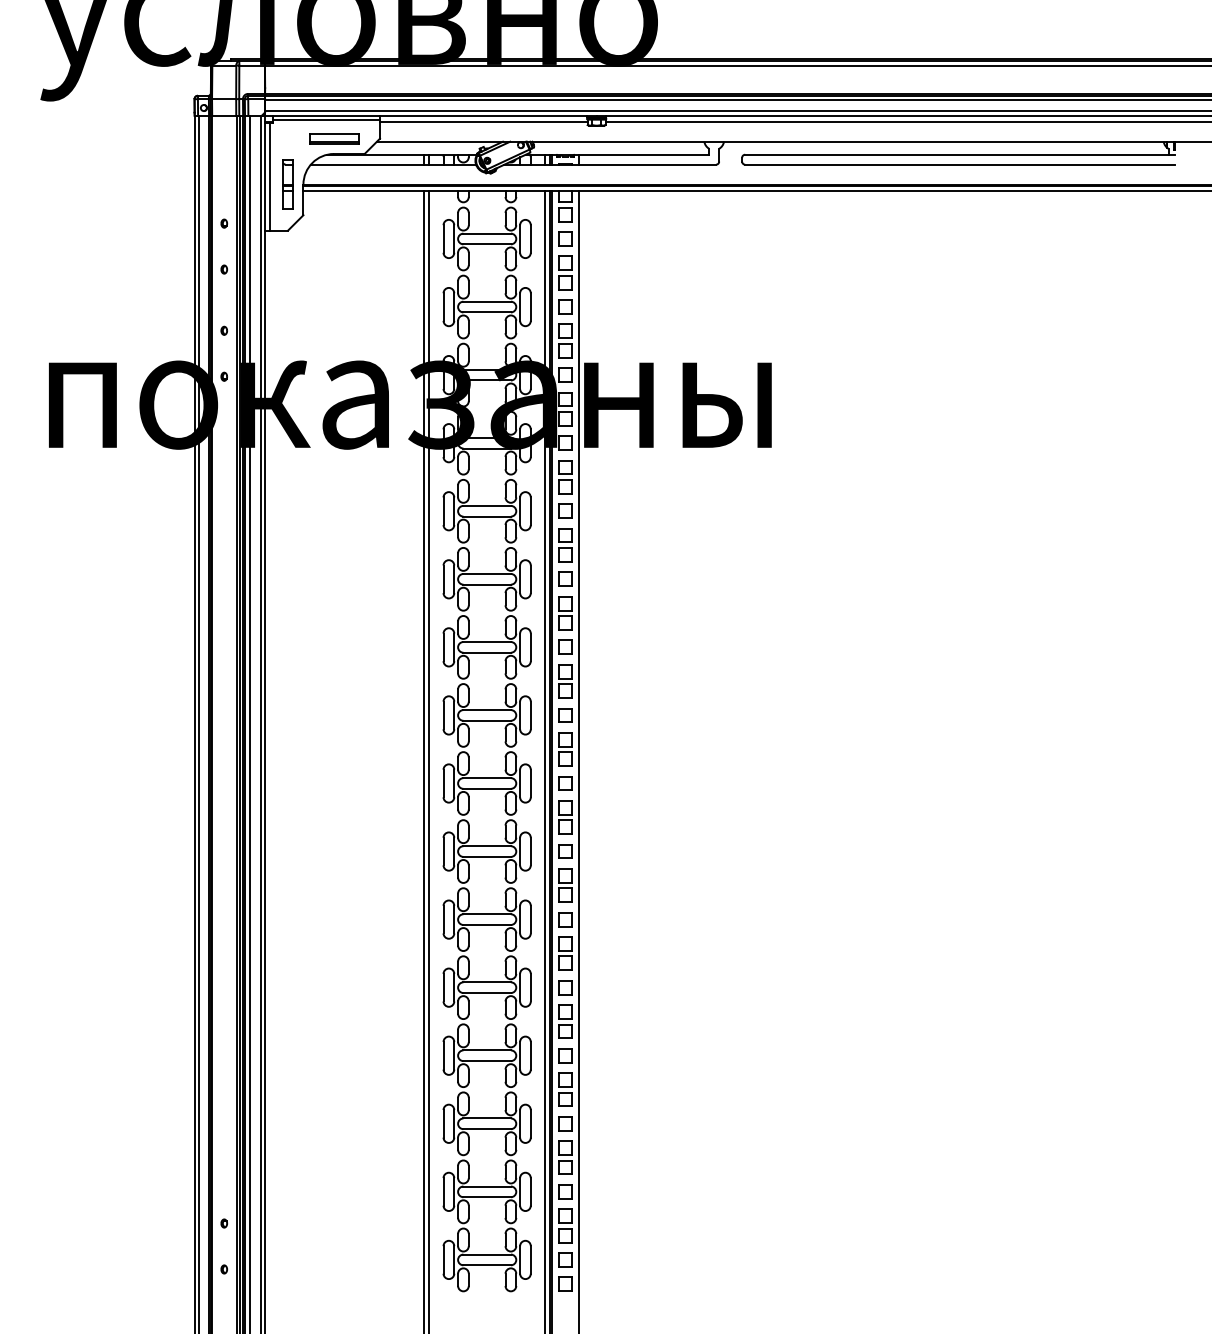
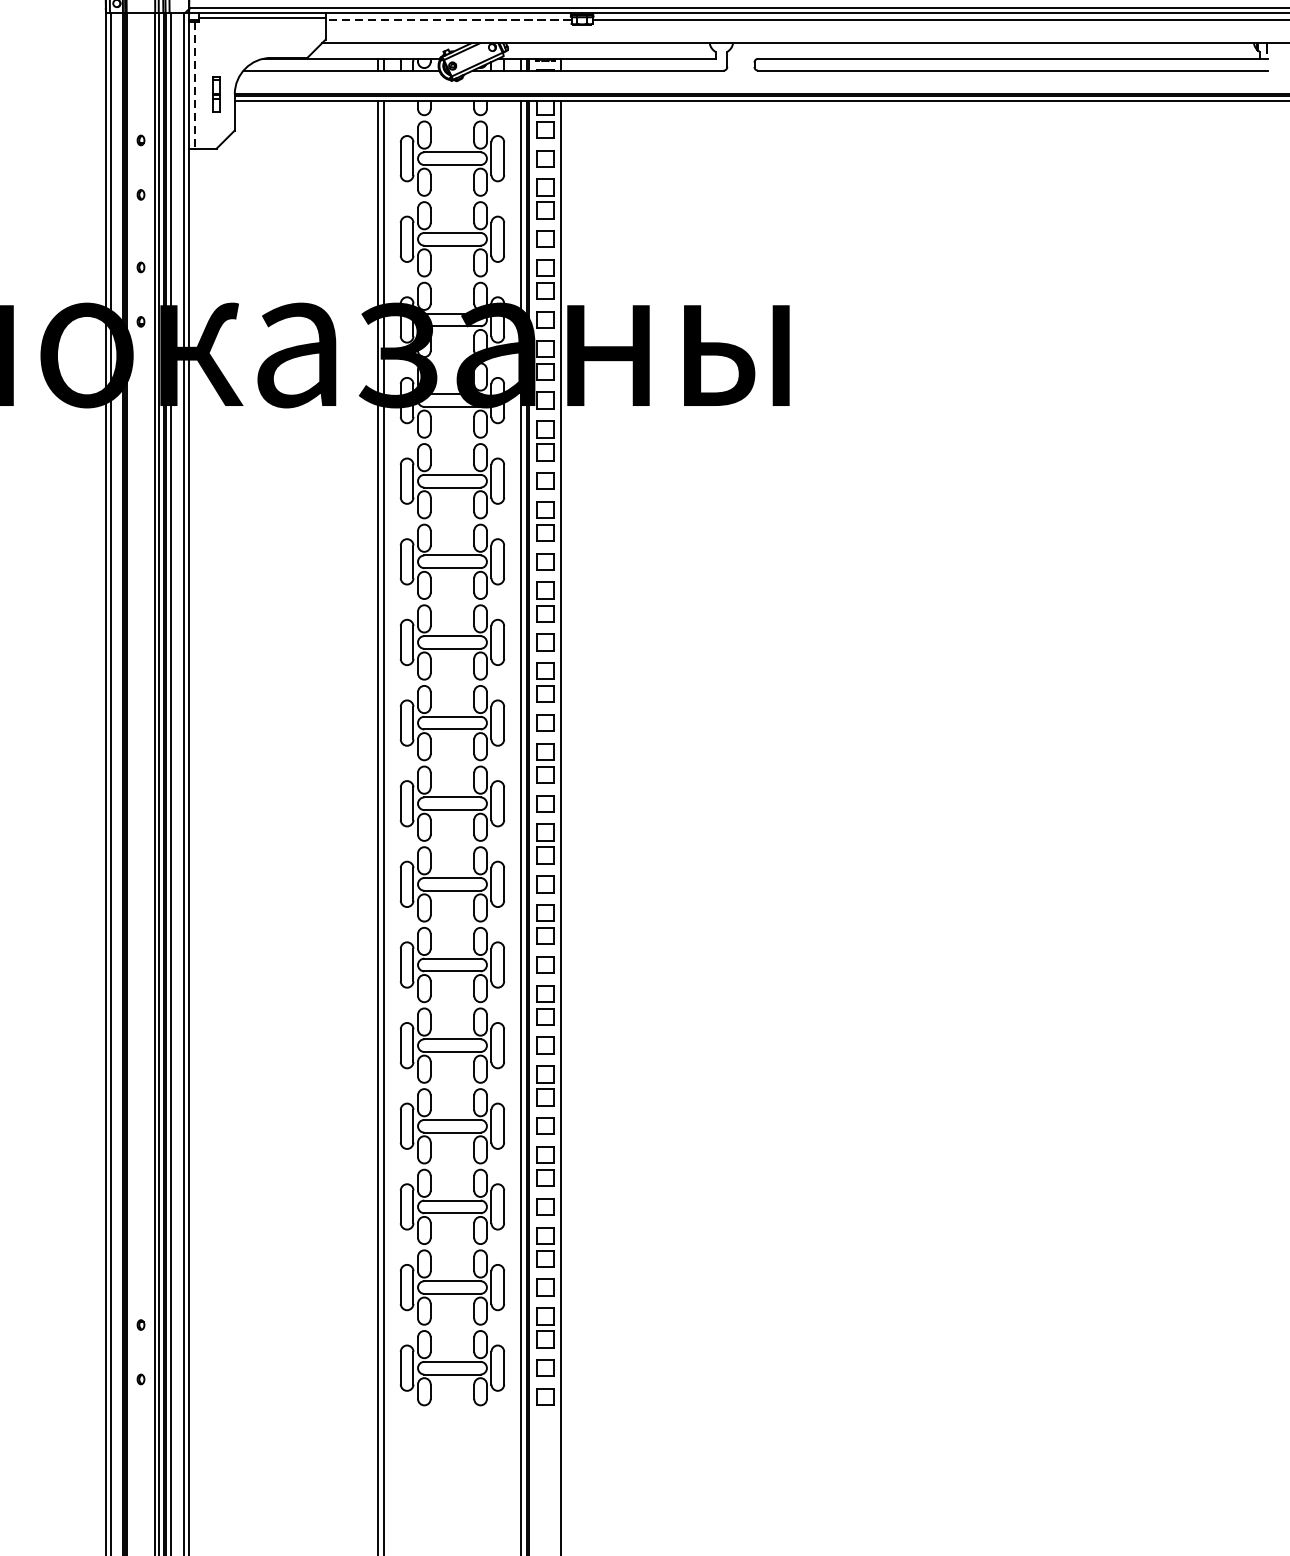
line: (483, 121) -> (448, 19), solid -> dashed
part: (334, 138) -> (271, 39), removed
line: (269, 176) -> (194, 84), solid -> dashed
part: (287, 184) -> (215, 94), size x0.6

